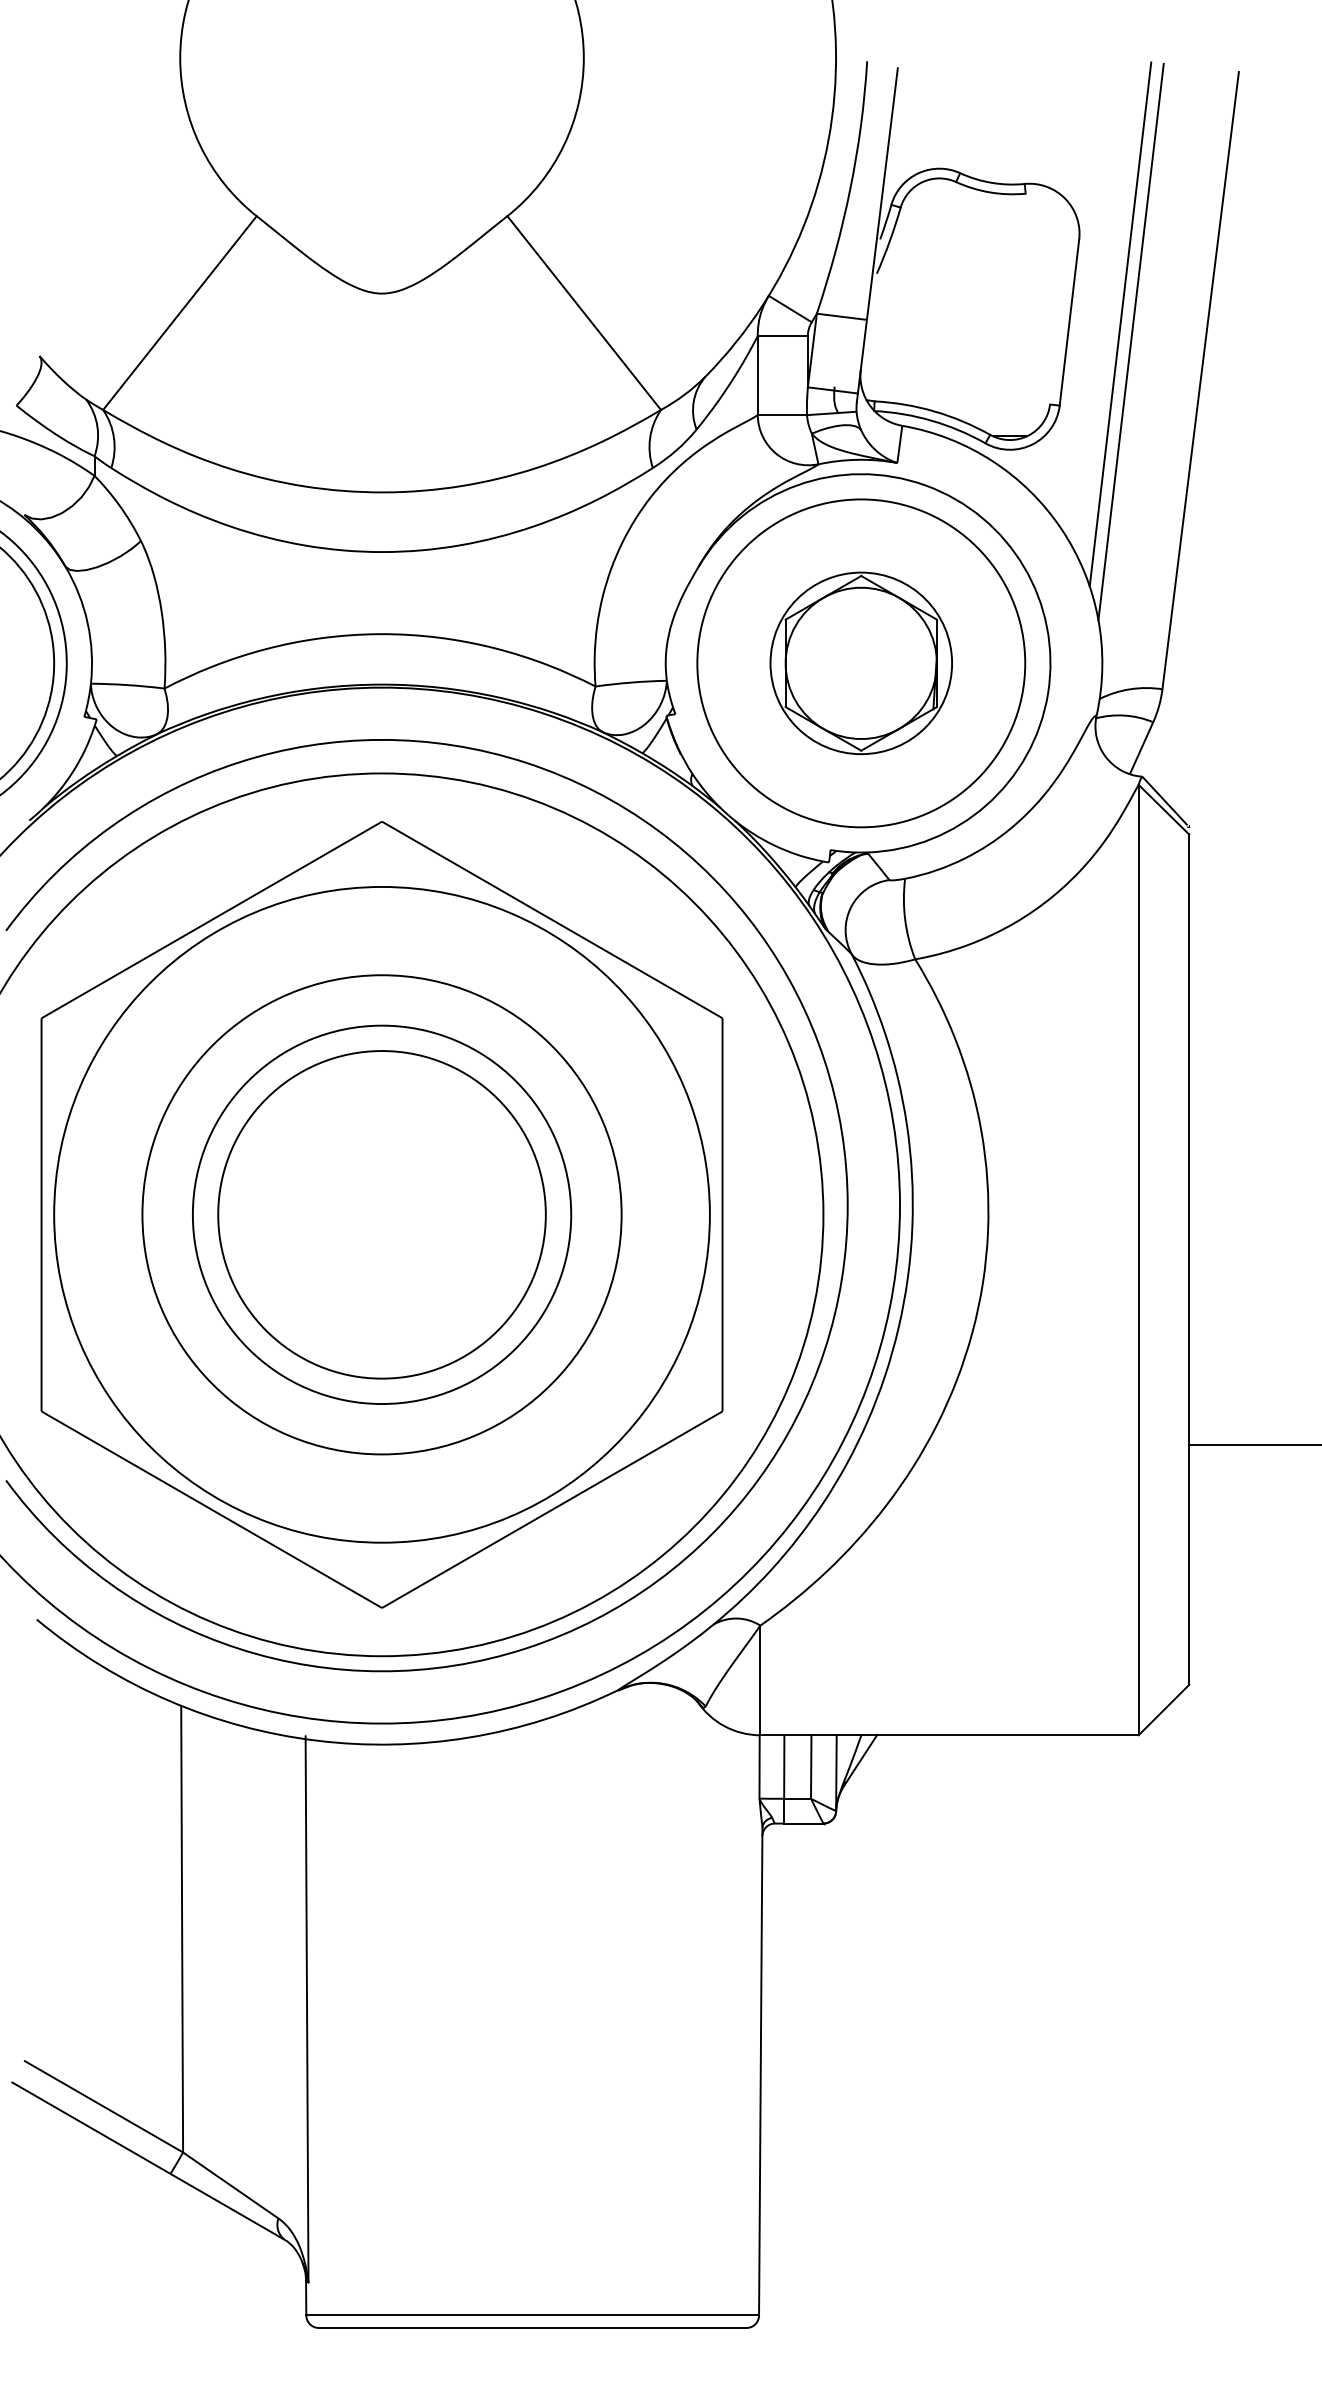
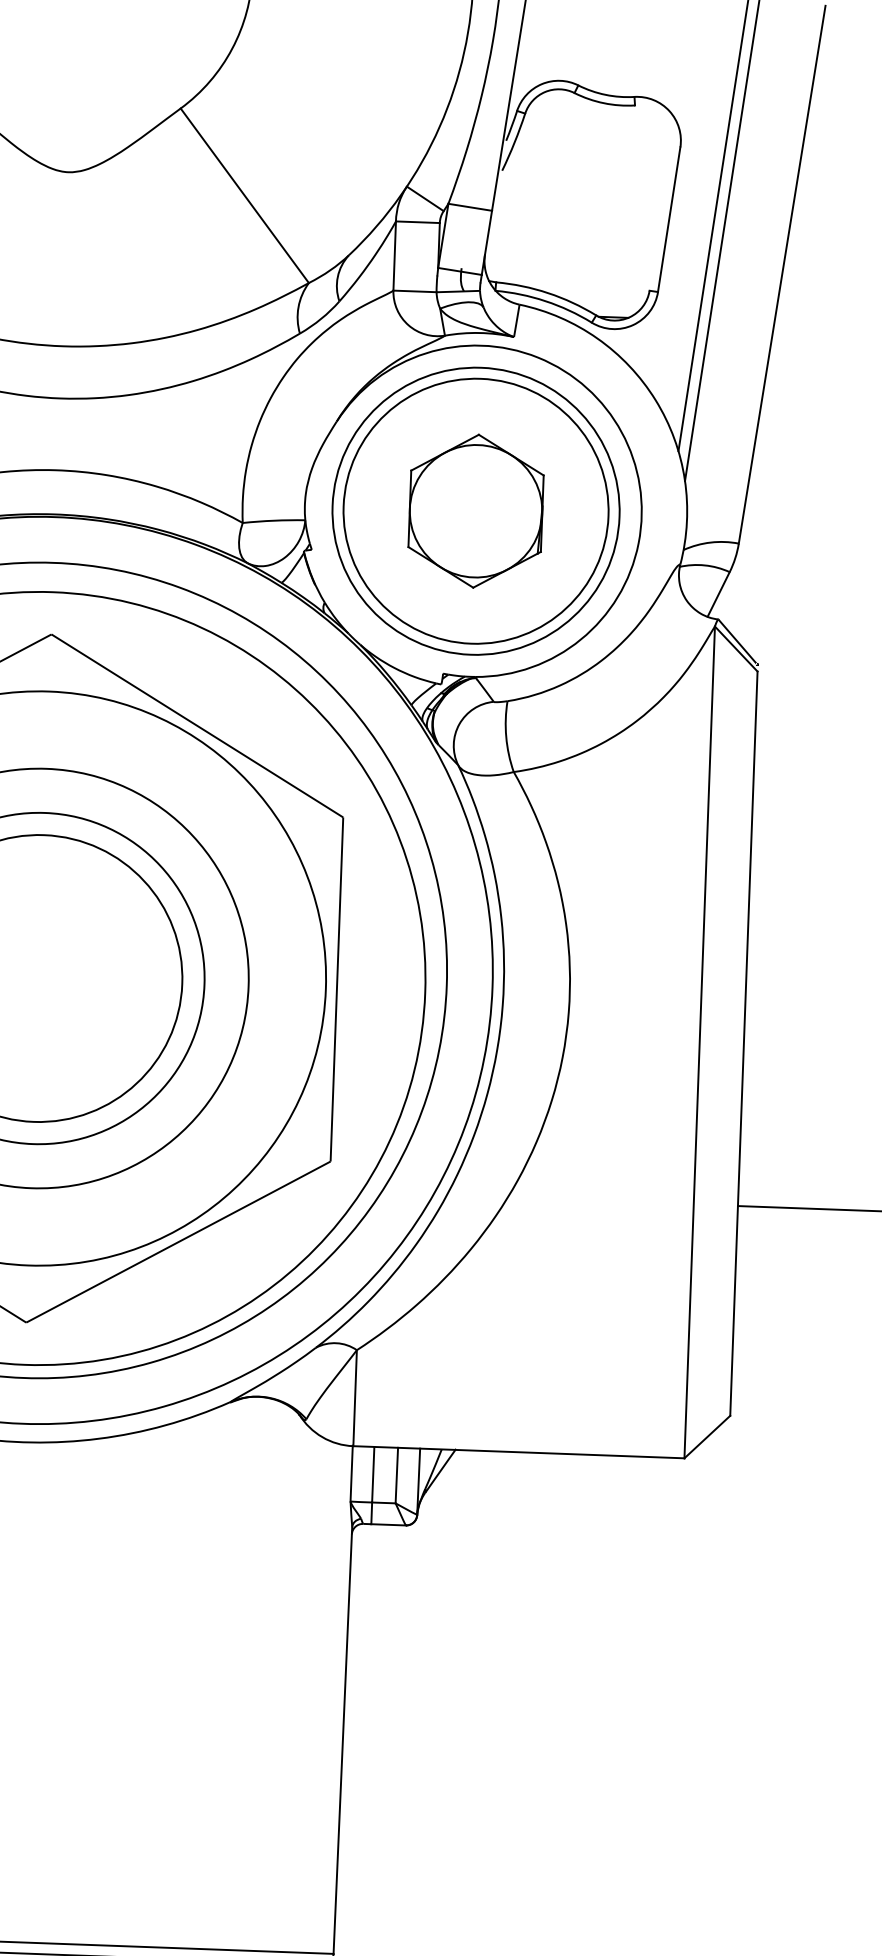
circle: (860, 663) -> (475, 511), size x1.67

